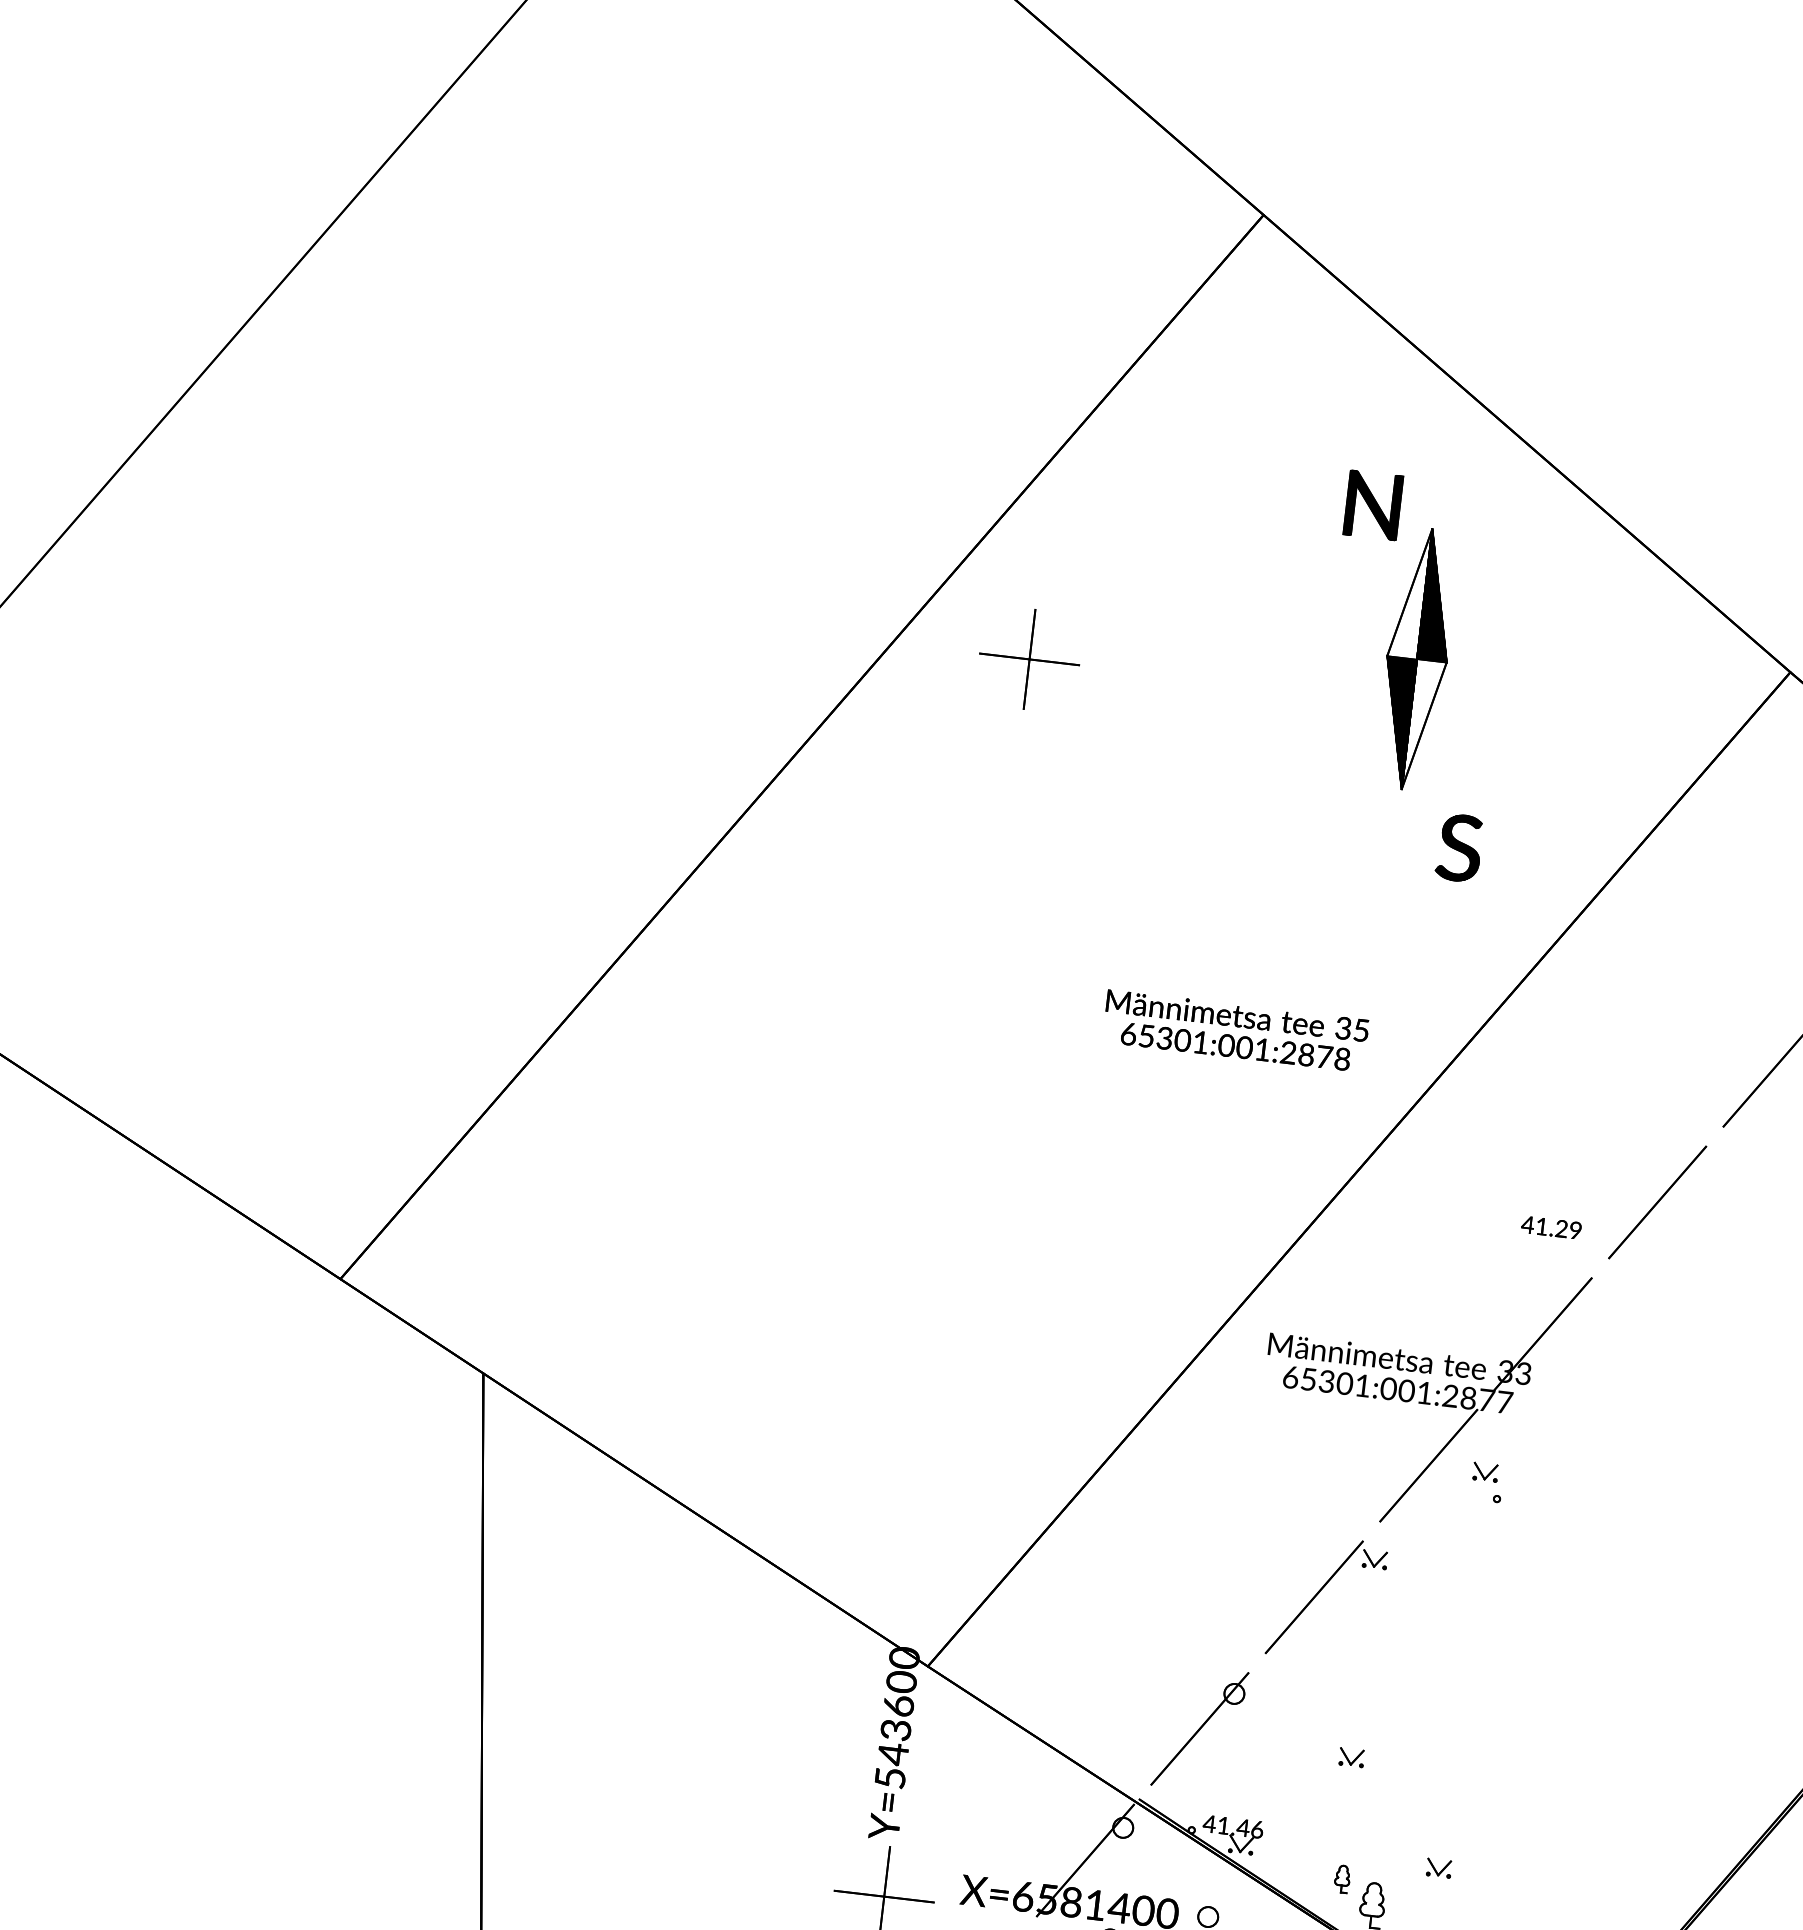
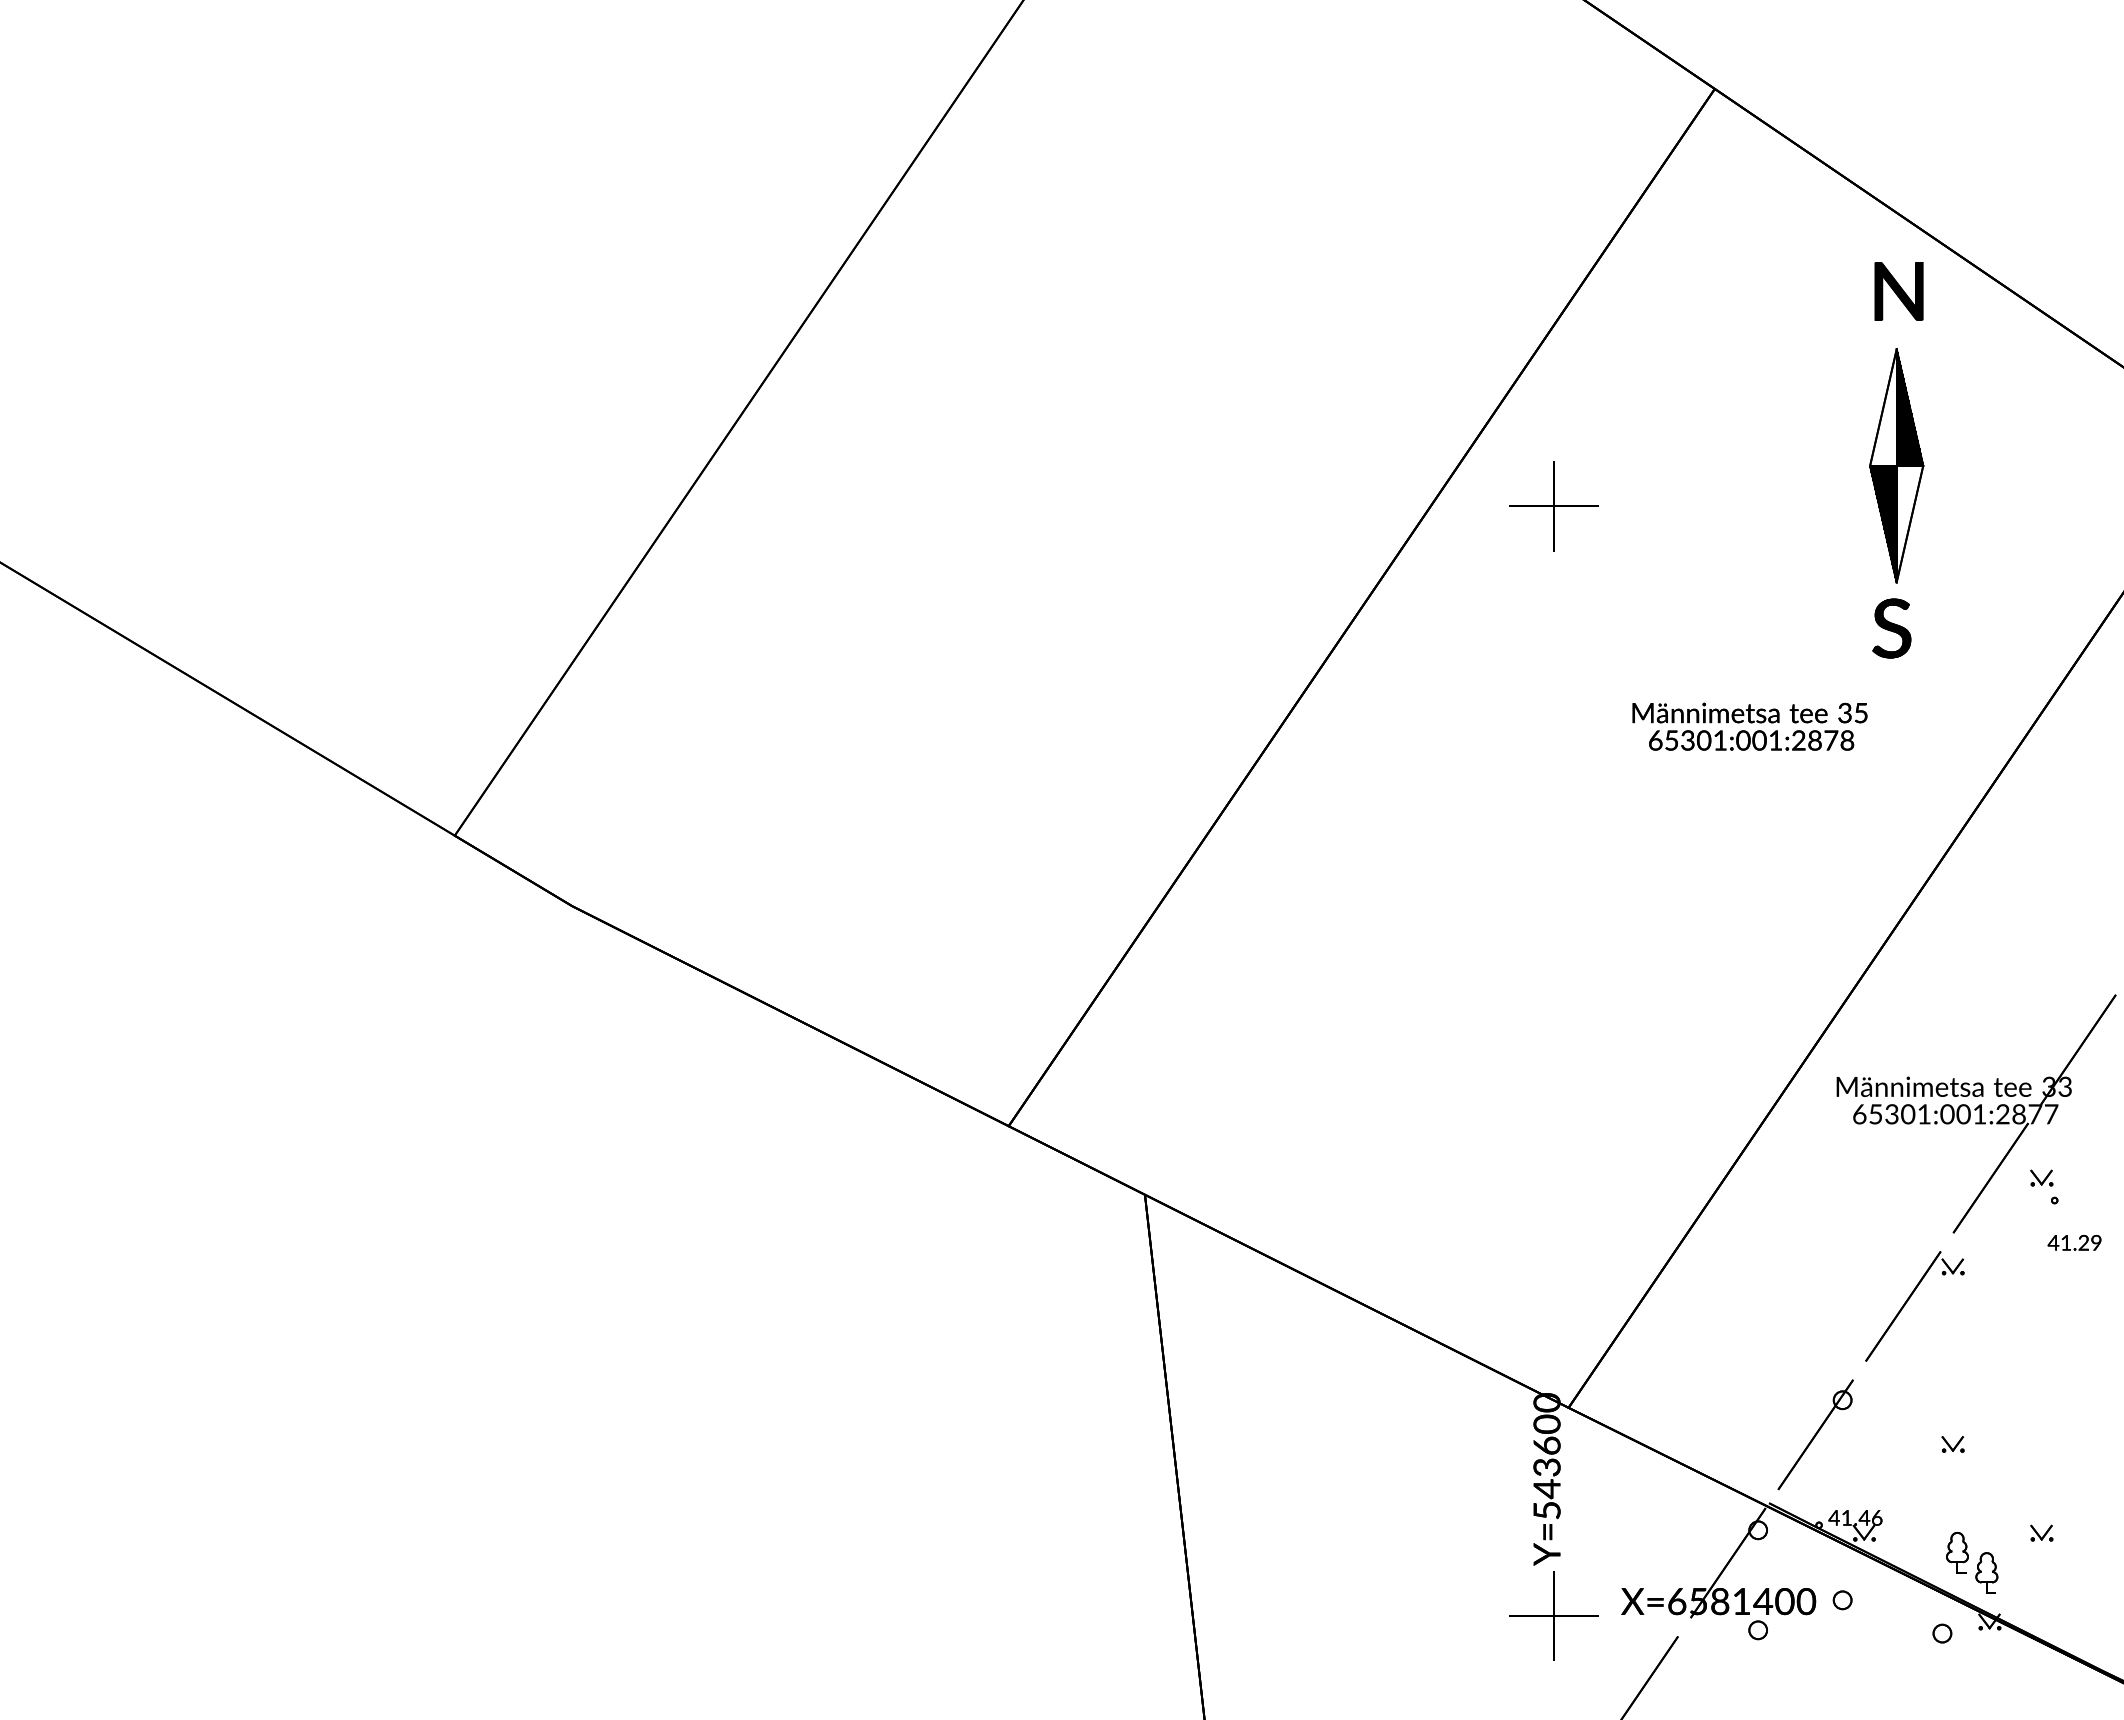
text: (1372, 505) -> (1898, 291), moved
text: (1459, 847) -> (1891, 628), moved
text: (1235, 1030) -> (1749, 726), moved
text: (1551, 1227) -> (2074, 1242), moved
part: (1342, 1878) -> (1957, 1552), size x1.67

